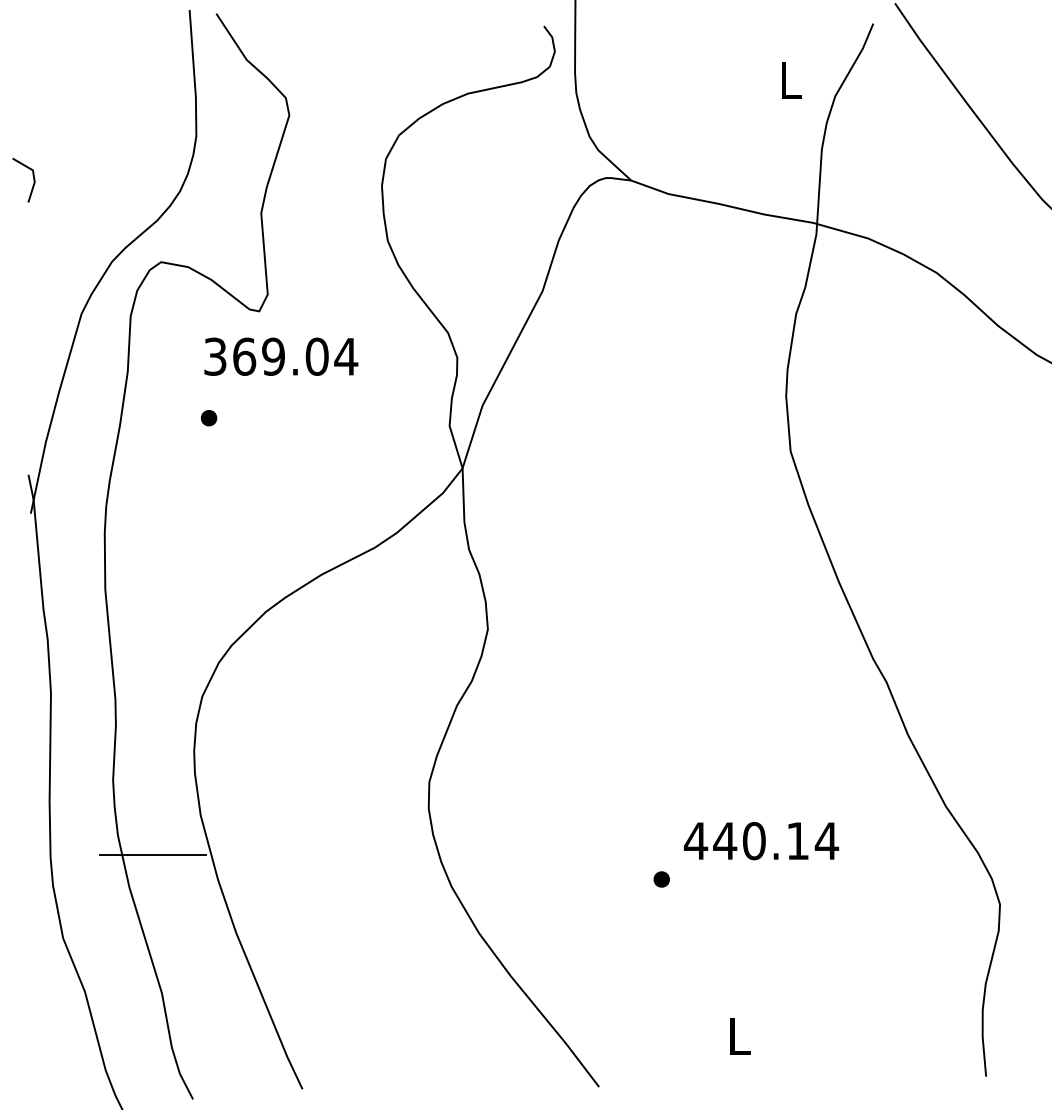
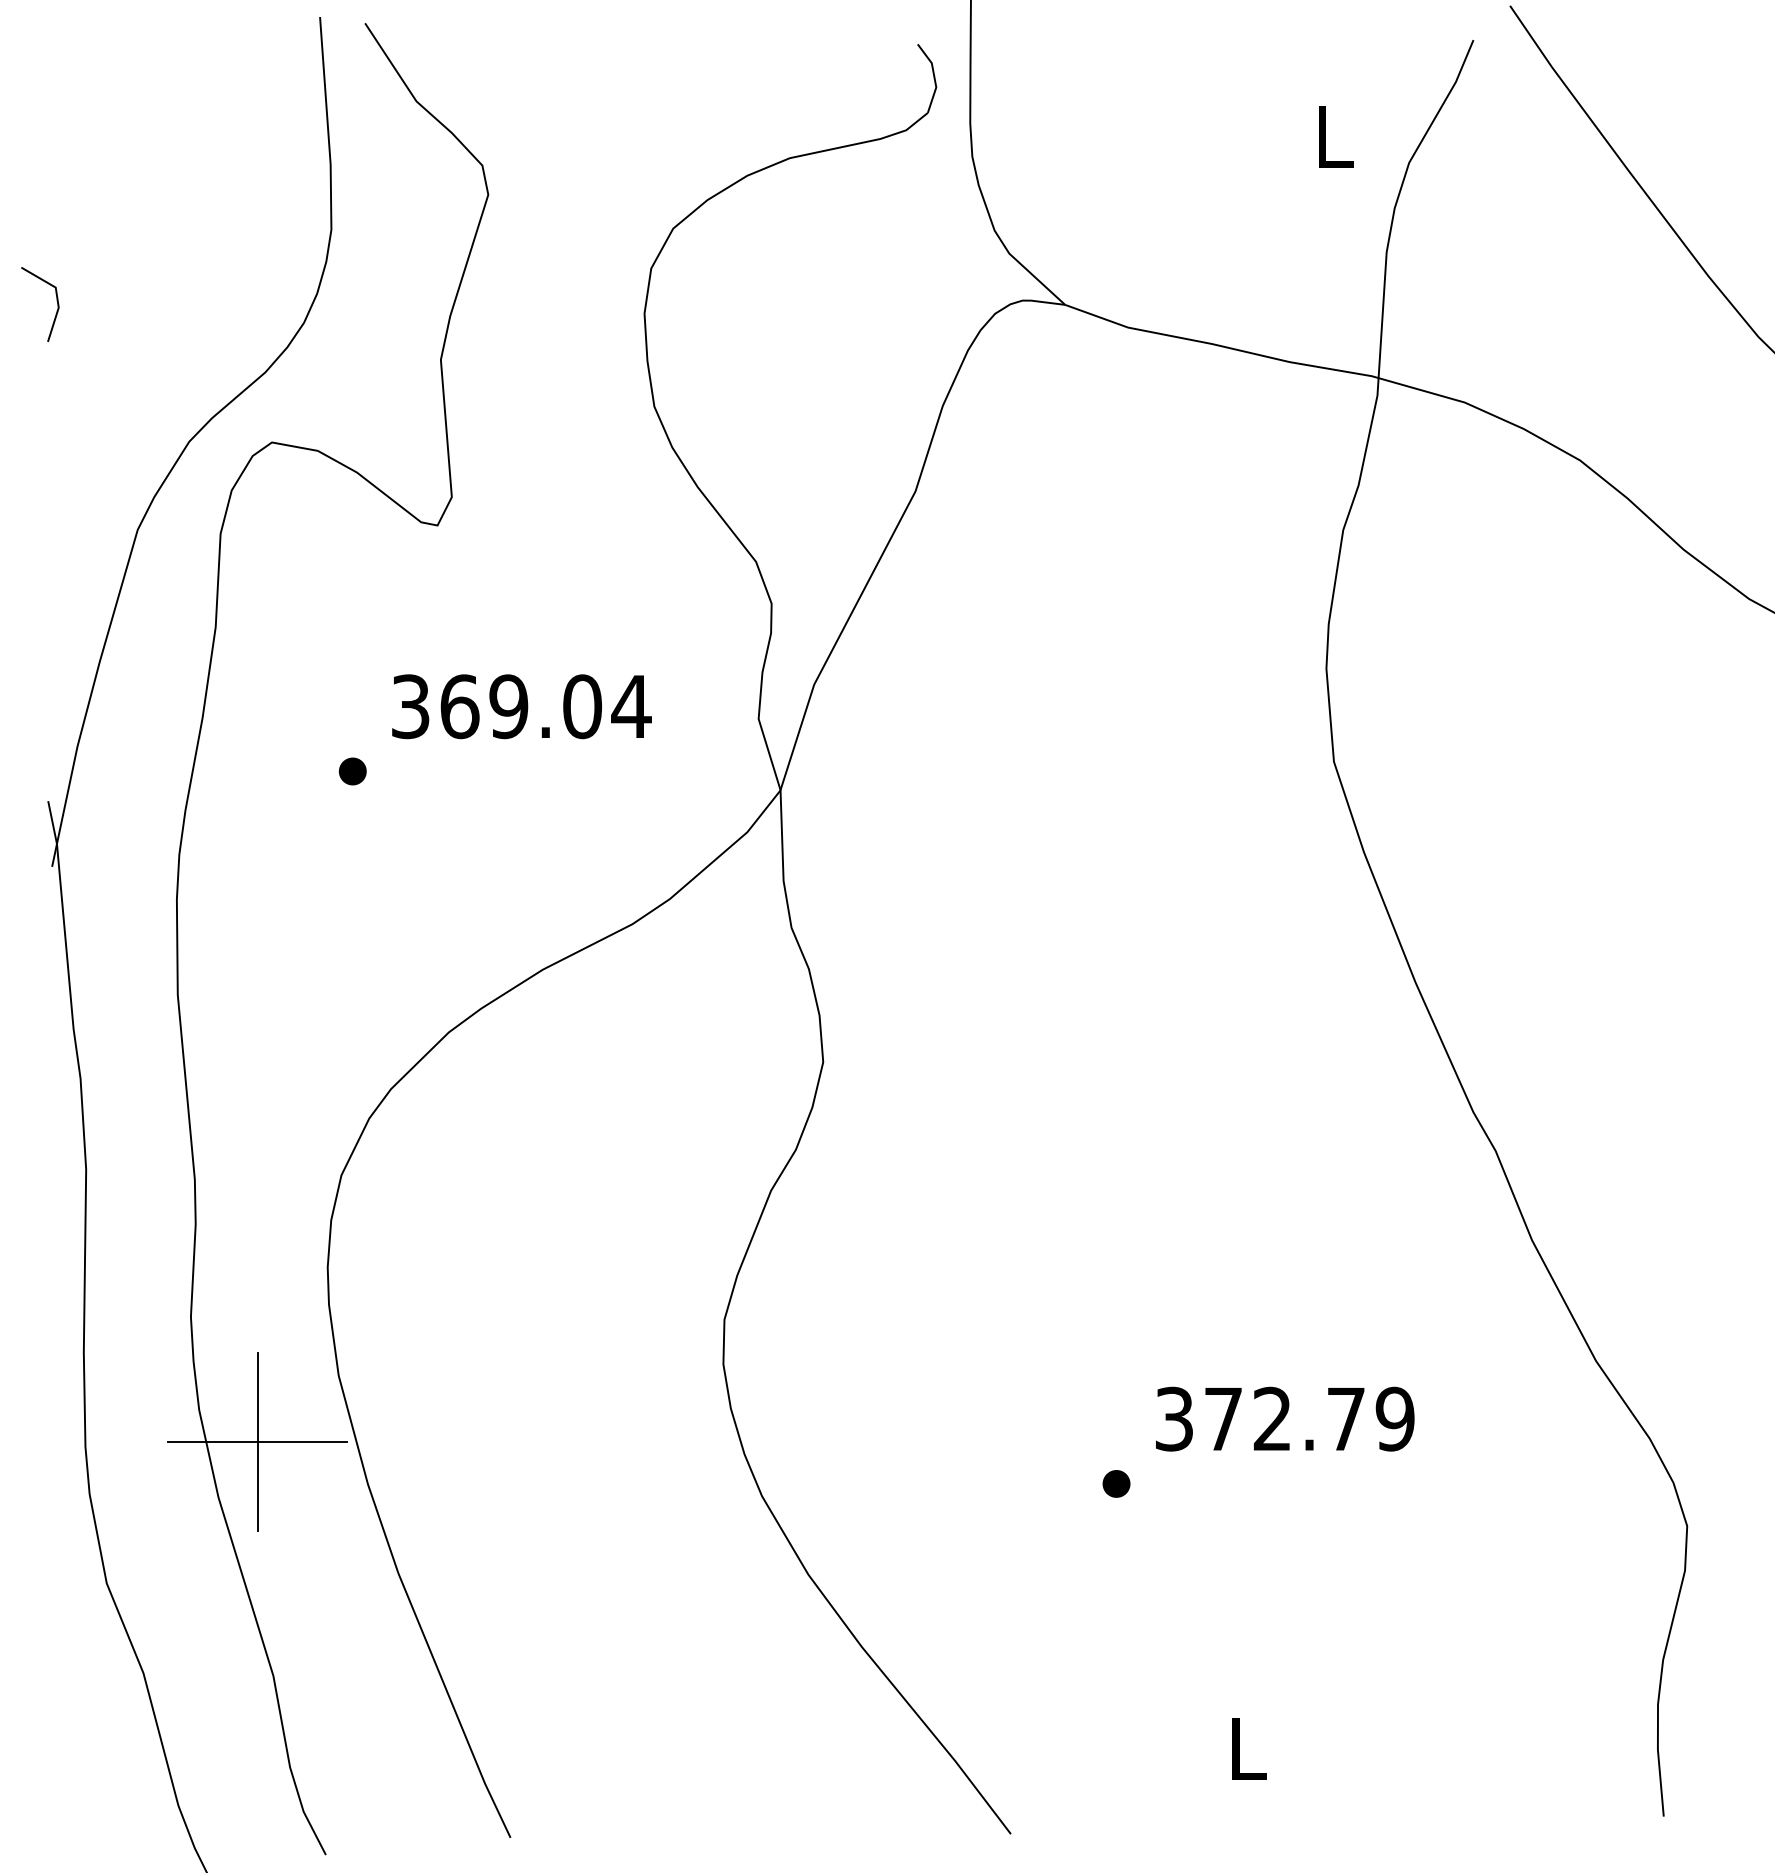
text: (281, 356) -> (522, 706), moved
part: (209, 418) -> (353, 772), moved
text: (761, 841) -> (1284, 1419), 440.14 -> 372.79
line: (152, 854) -> (257, 1441), added

